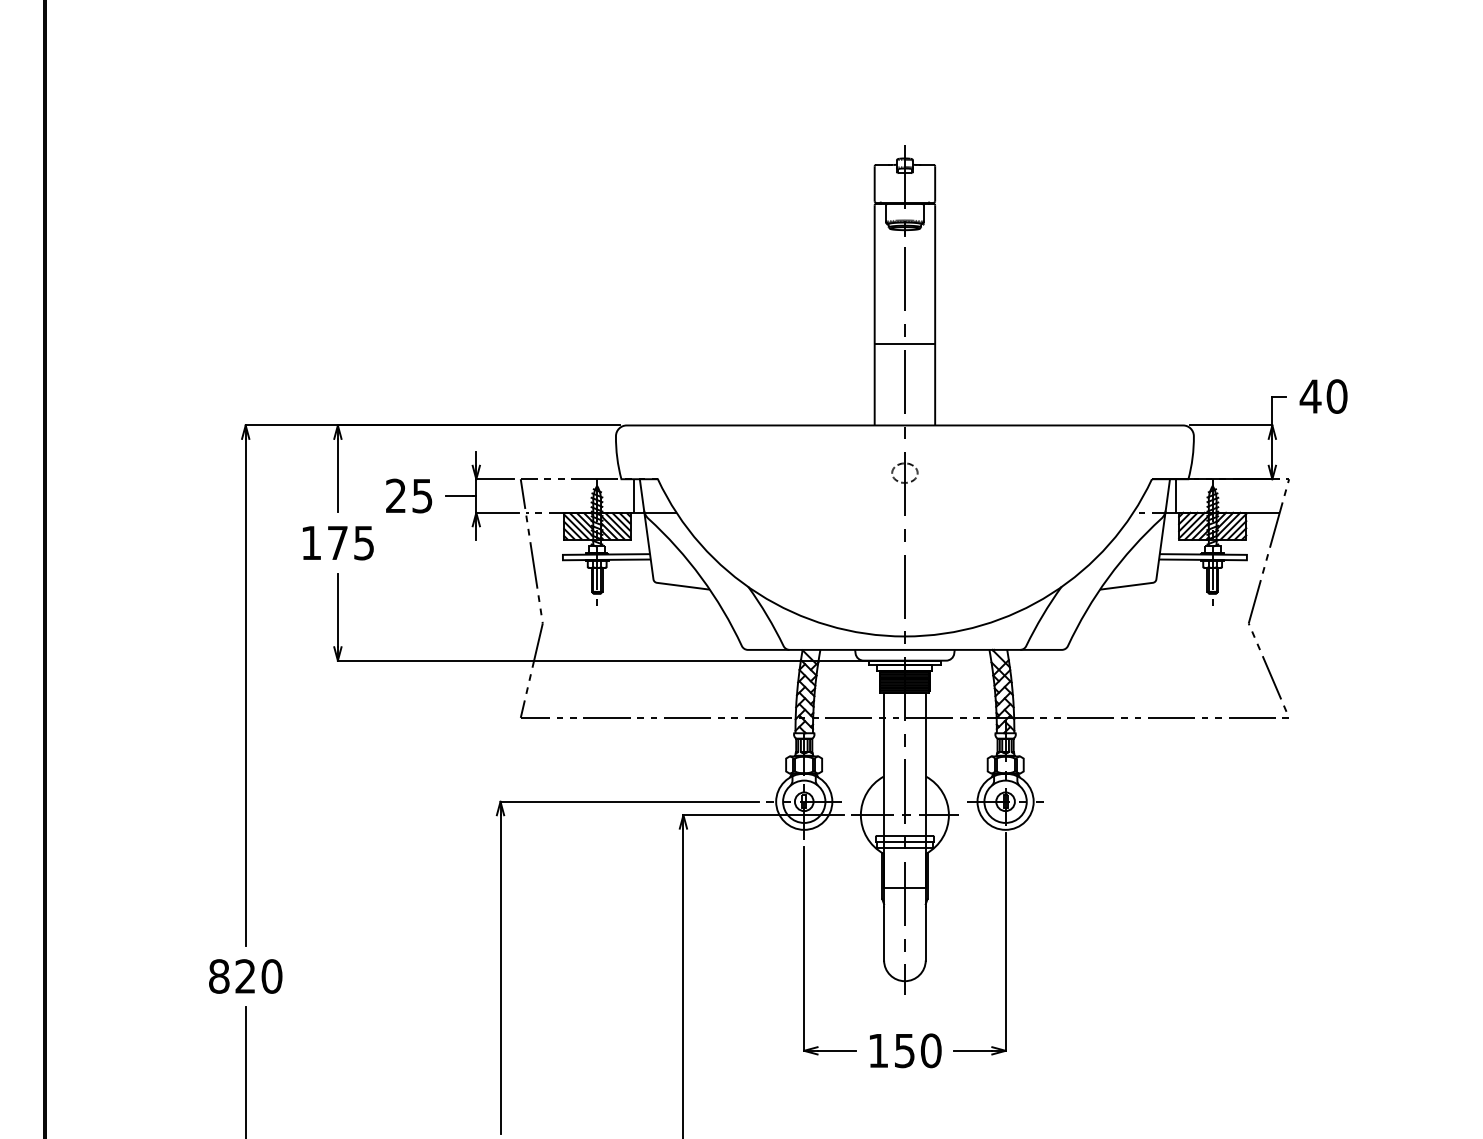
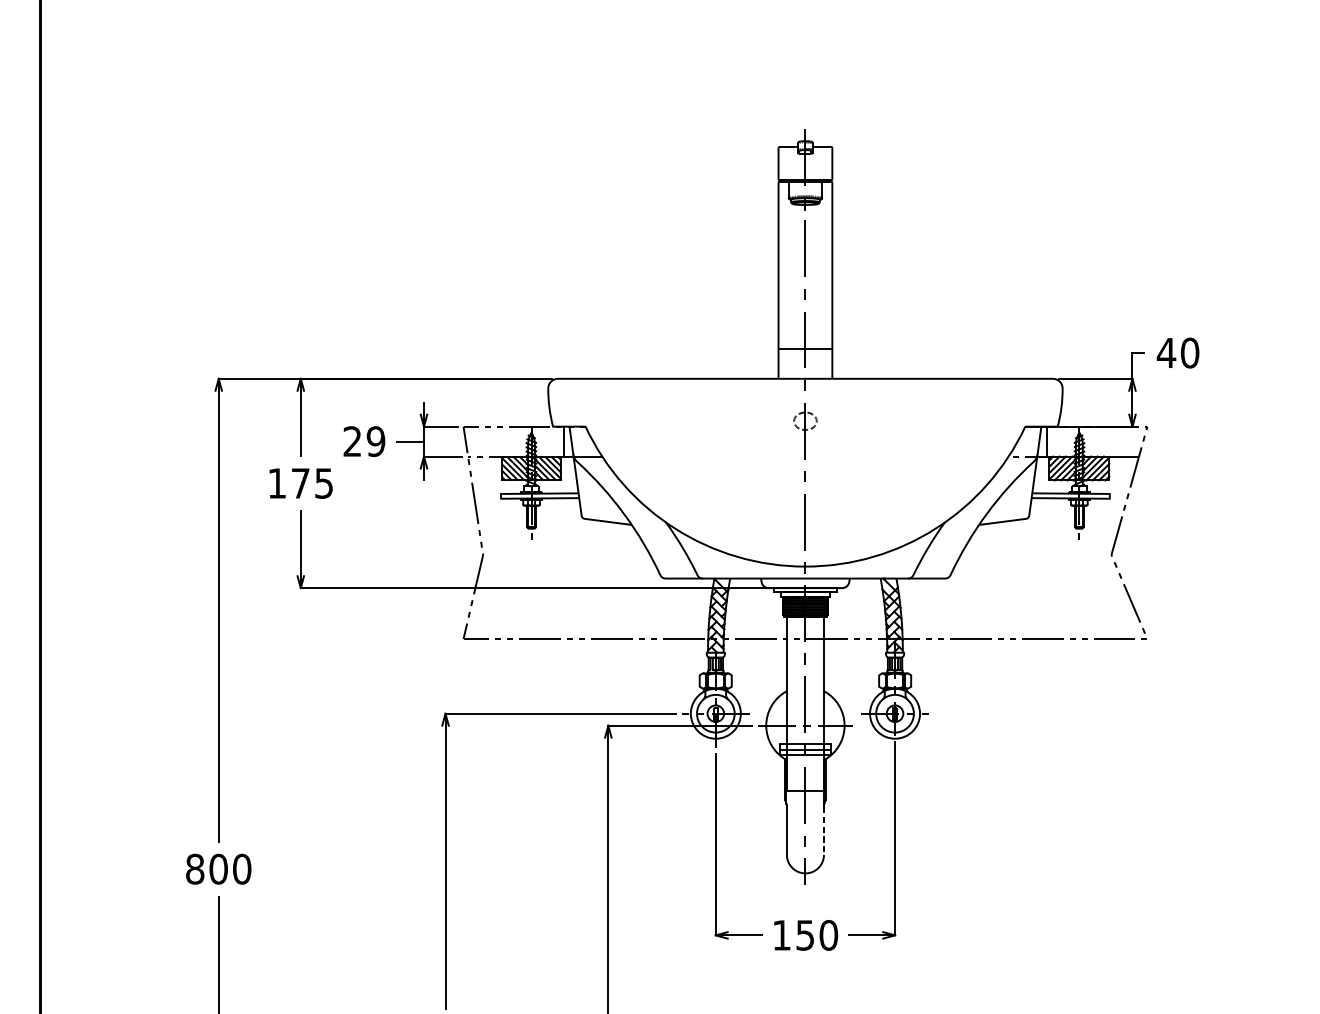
line: (904, 343) -> (805, 348), moved
text: (422, 495) -> (376, 441), 25 -> 29
line: (925, 933) -> (823, 830), solid -> dashed
text: (245, 976) -> (218, 869), 820 -> 800

